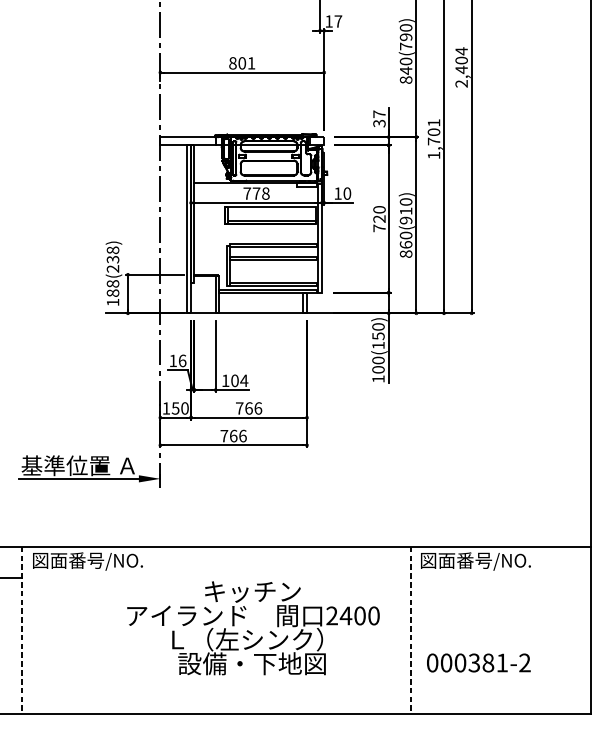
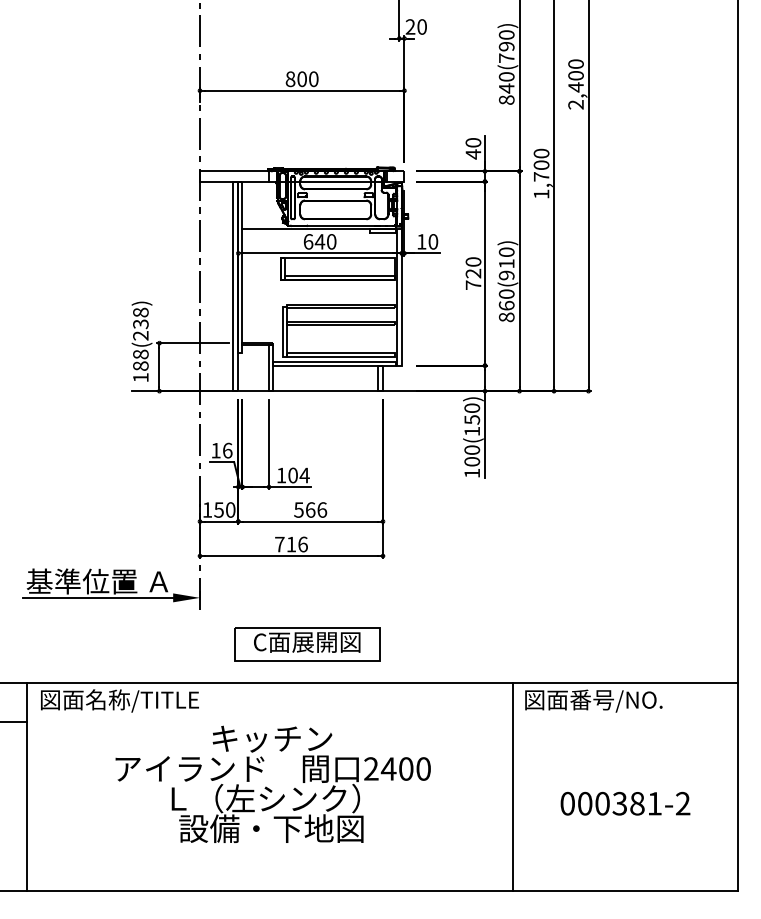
text: (333, 21) -> (415, 26), 17 -> 20
text: (461, 51) -> (575, 64), 2,404 -> 2,400
text: (251, 63) -> (313, 79), 801 -> 800
text: (379, 118) -> (473, 148), 37 -> 40
text: (433, 122) -> (541, 153), 1,701 -> 1,700
text: (256, 193) -> (319, 241), 778 -> 640
text: (239, 408) -> (298, 509), 766 -> 566
text: (233, 436) -> (291, 544), 766 -> 716
part: (246, 516) -> (307, 644), added
text: (114, 560) -> (142, 699), 図面番号/NO. -> 図面名称/TITLE
text: (252, 627) -> (272, 783), moved
line: (21, 630) -> (26, 787), dashed -> solid
line: (411, 630) -> (513, 787), dashed -> solid
text: (478, 662) -> (625, 803), moved

